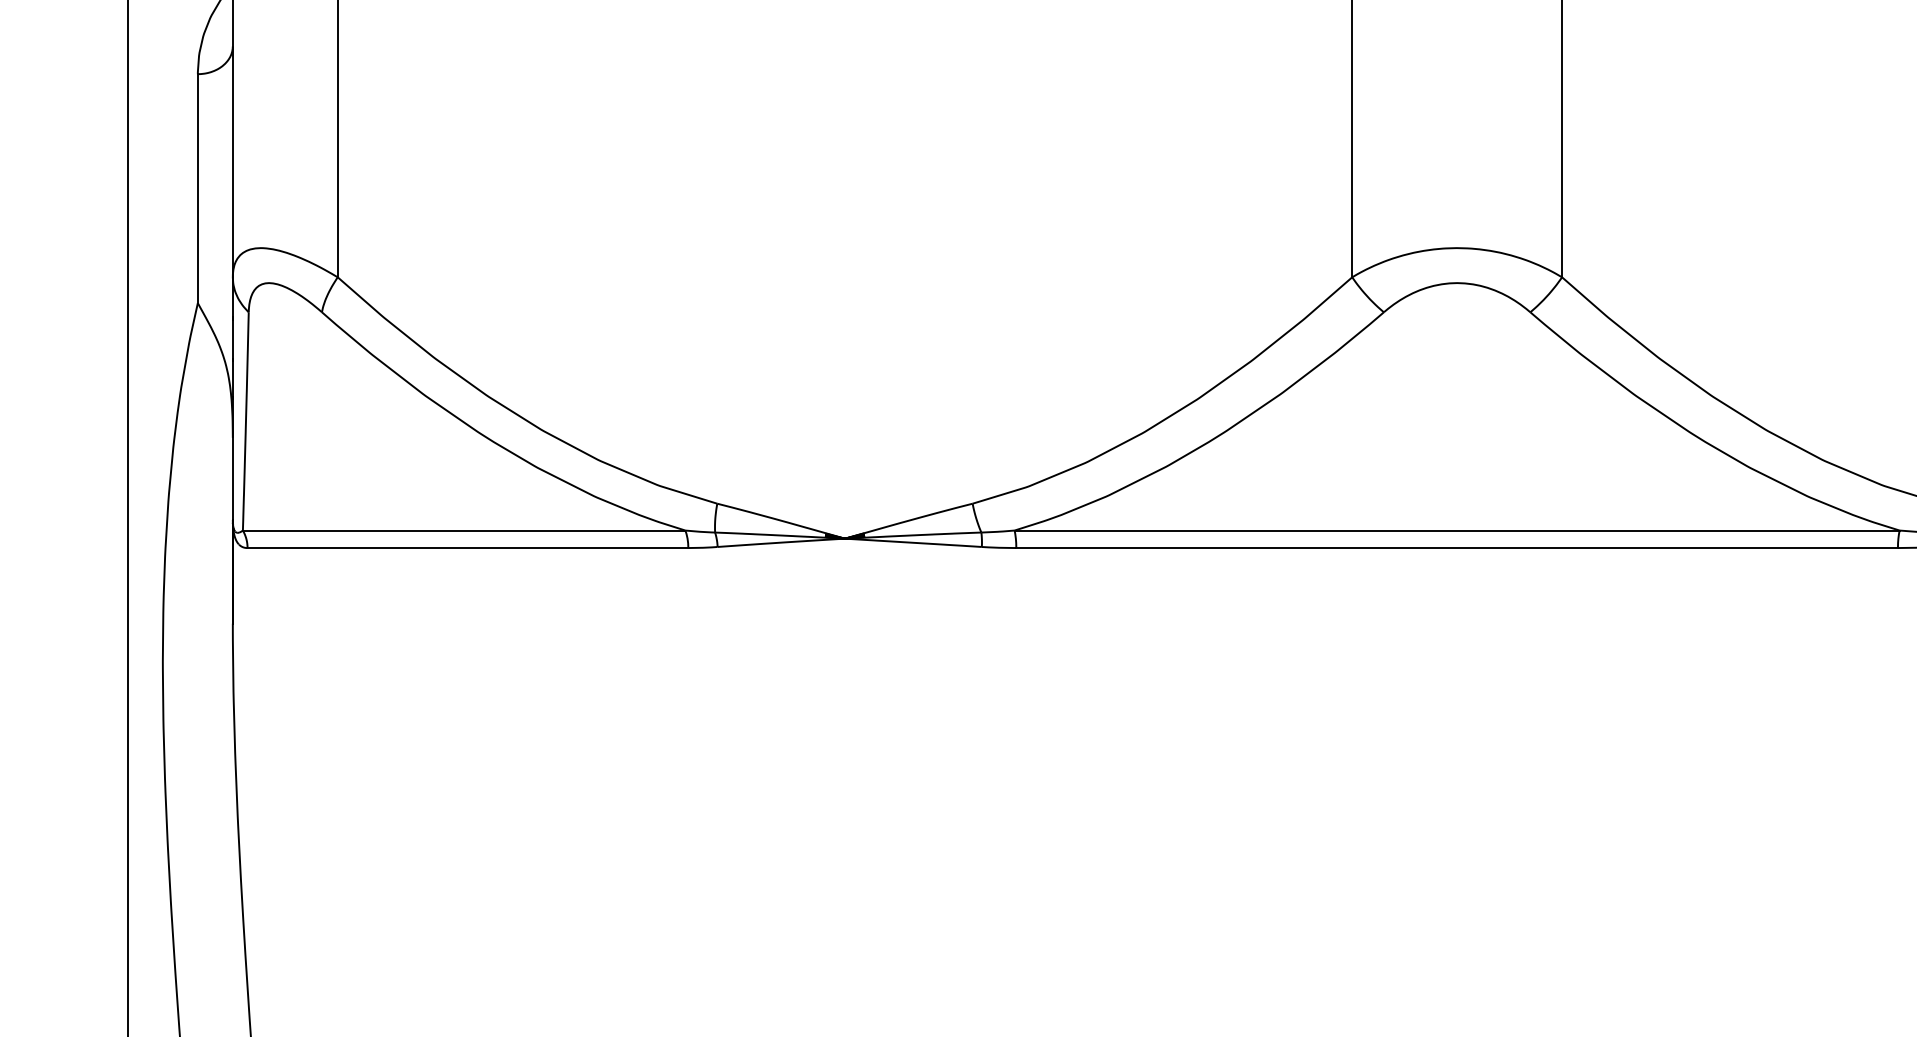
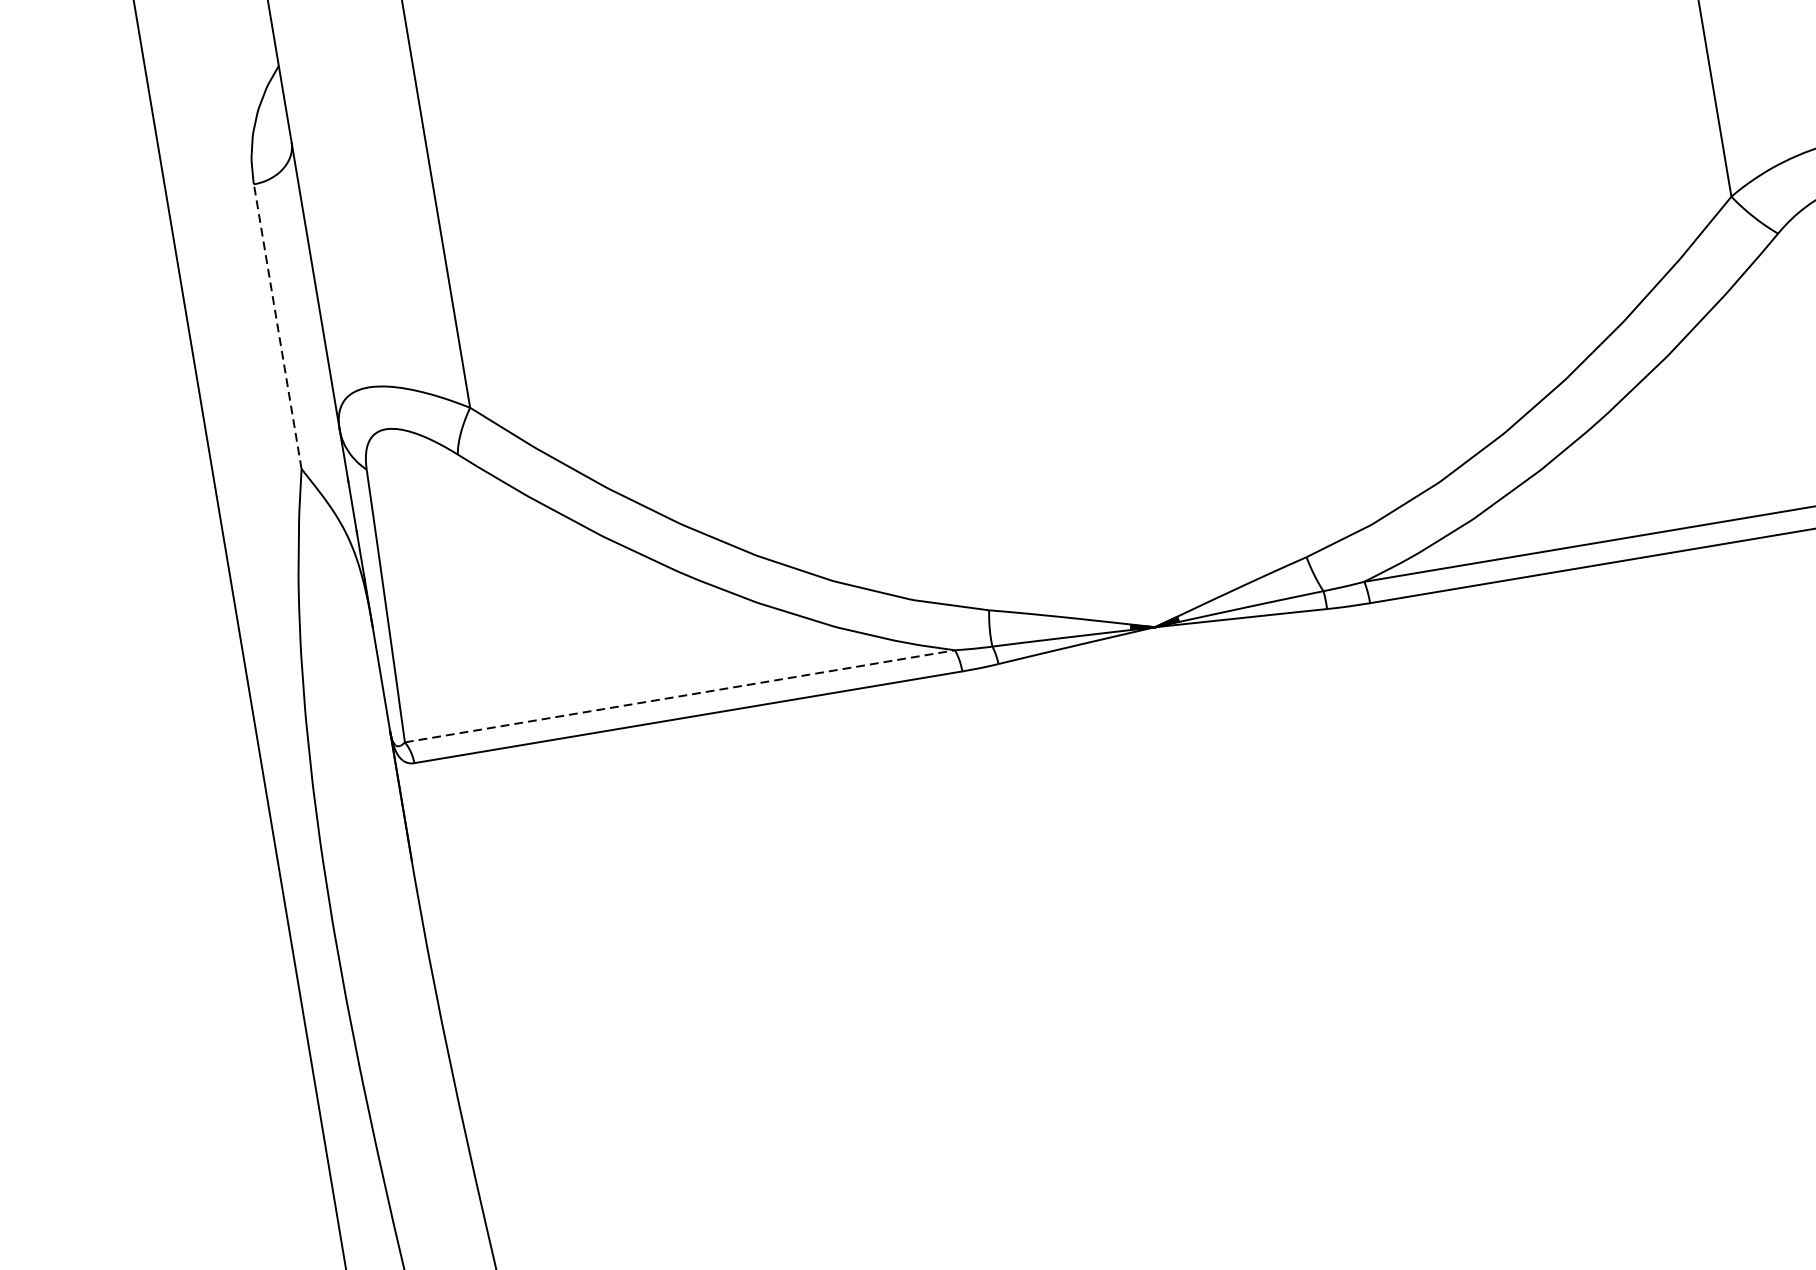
line: (197, 188) -> (277, 326), solid -> dashed
line: (464, 530) -> (680, 696), solid -> dashed

